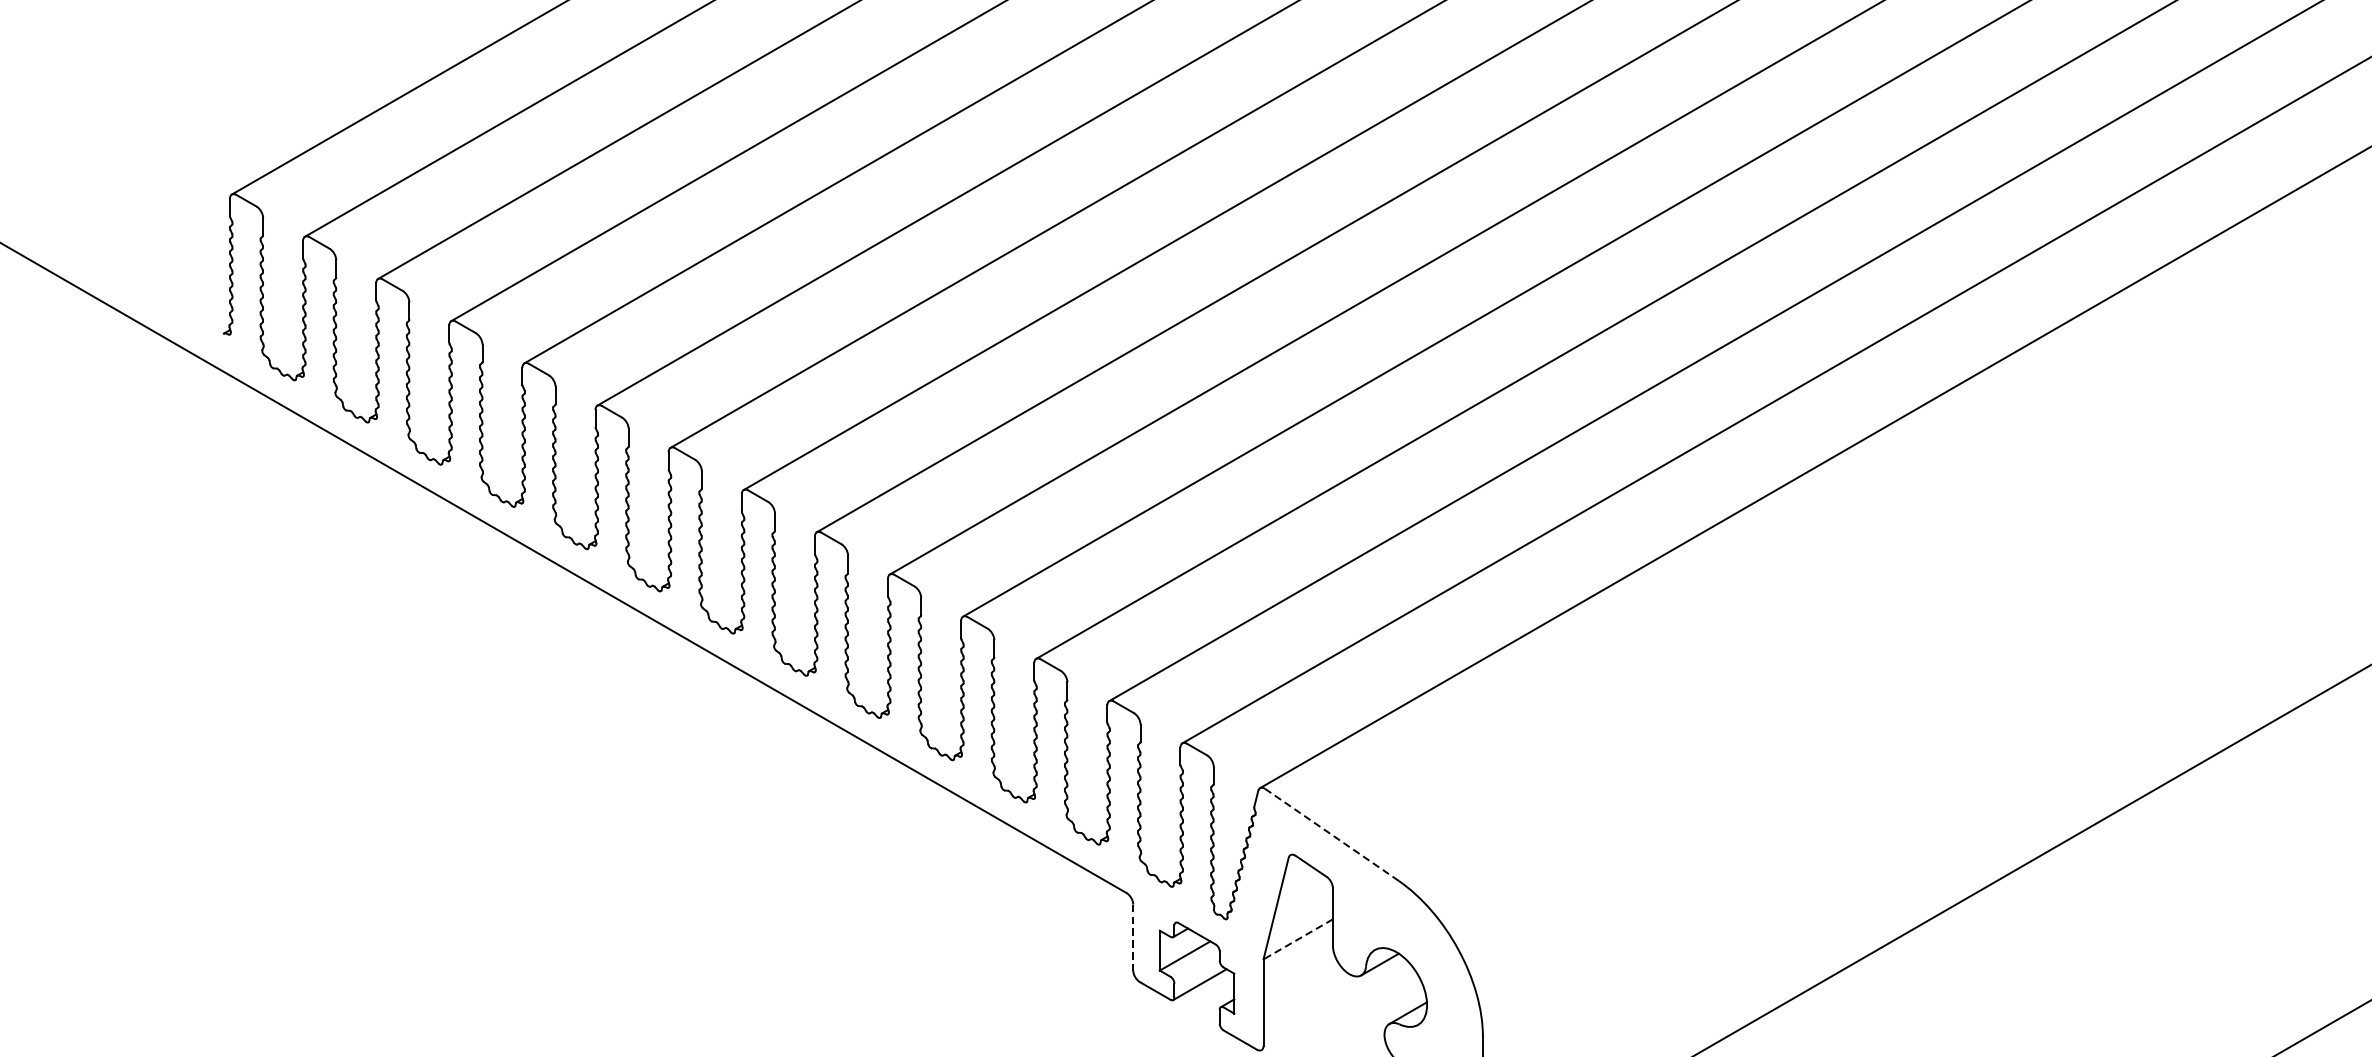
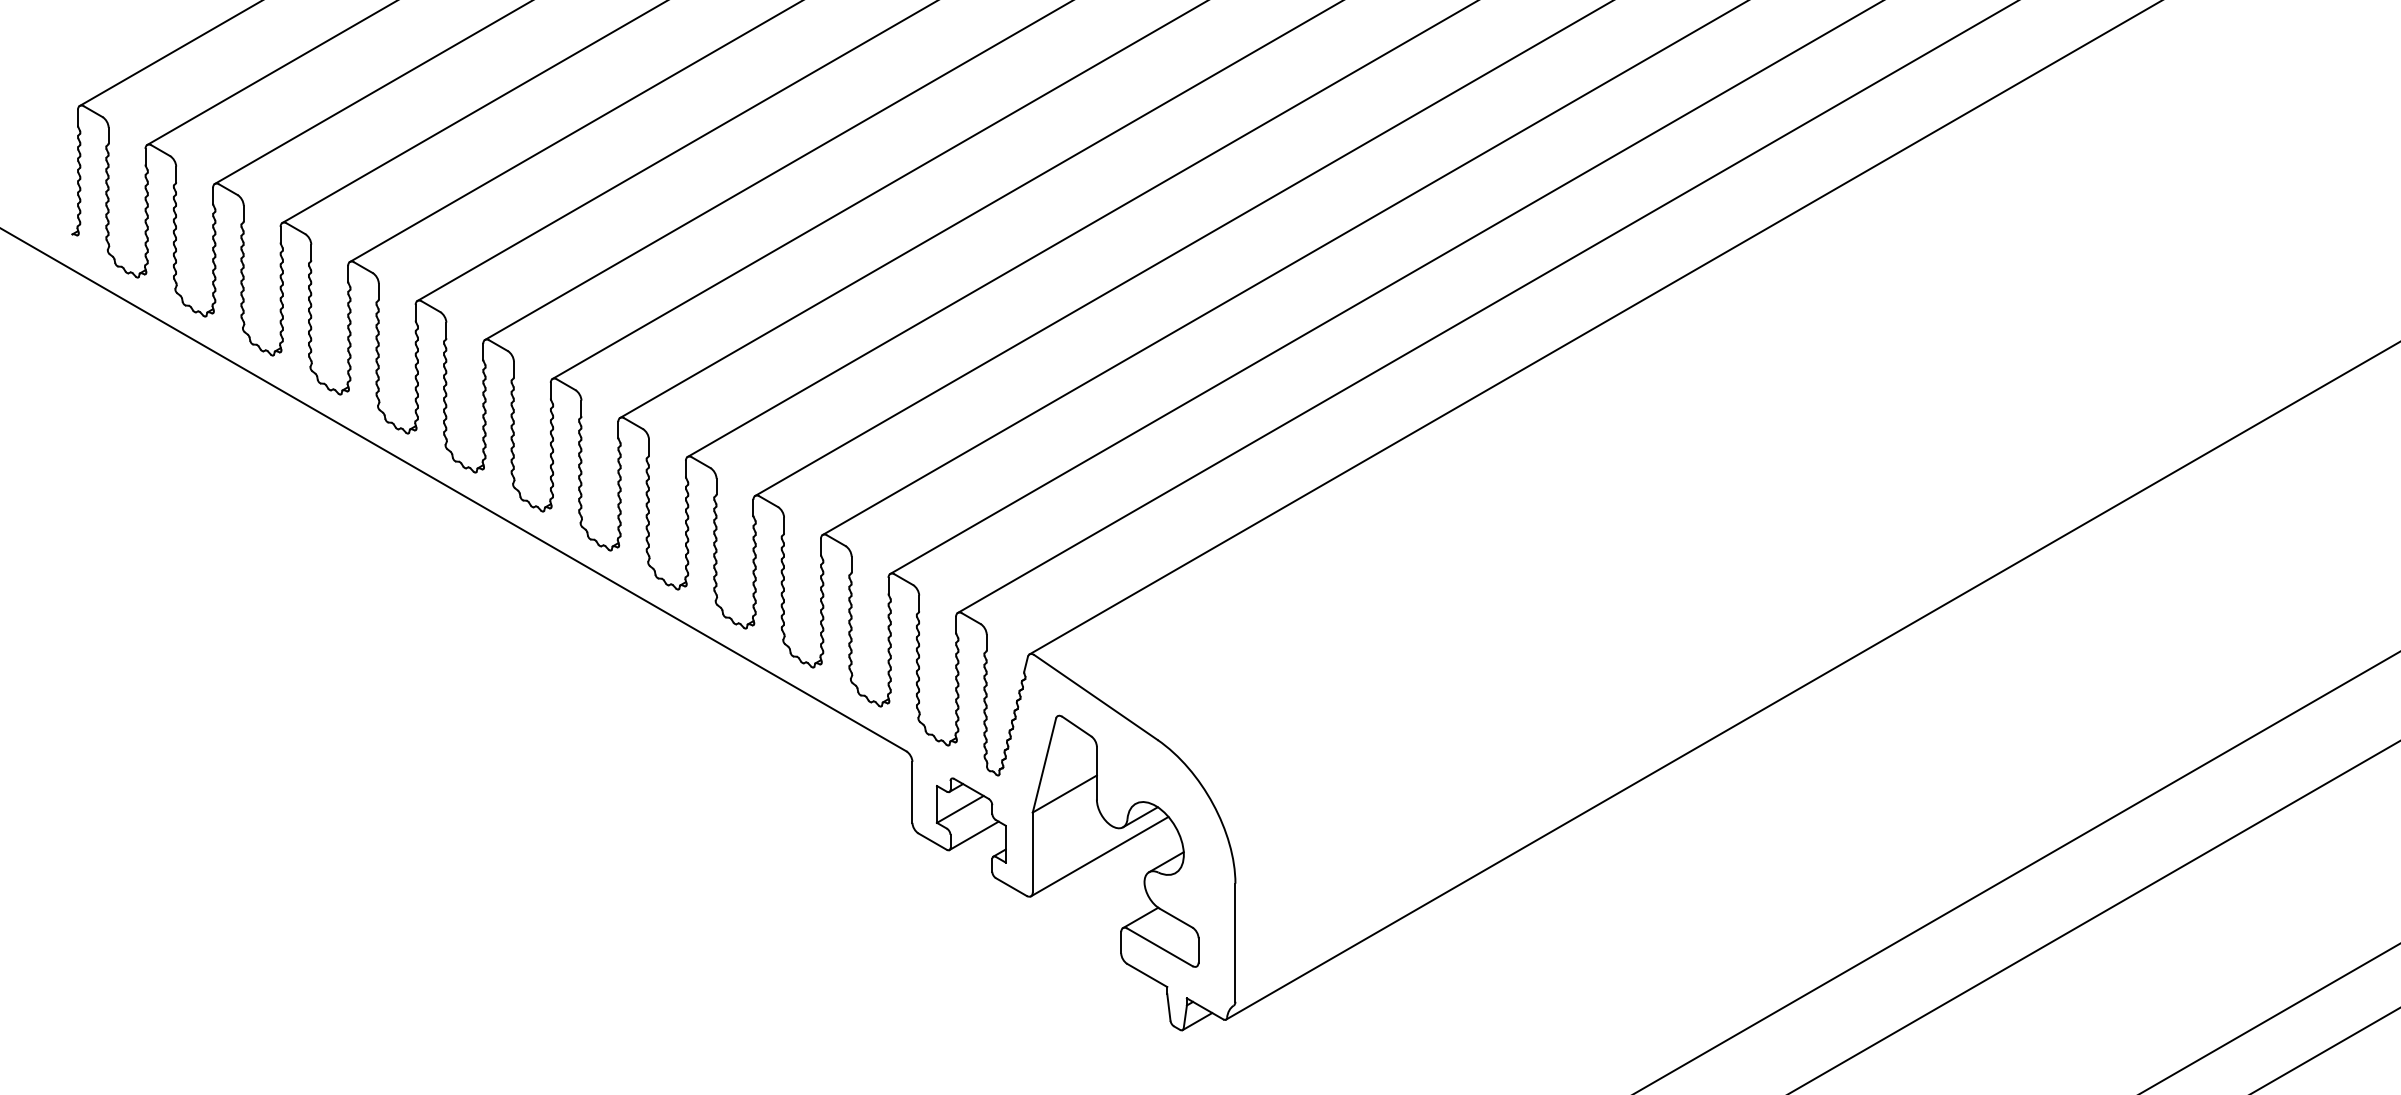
line: (1332, 834) -> (1096, 697), dashed -> solid
line: (1133, 937) -> (912, 792), dashed -> solid
line: (1297, 939) -> (1064, 794), dashed -> solid
line: (1335, 1006) -> (1099, 856), added

